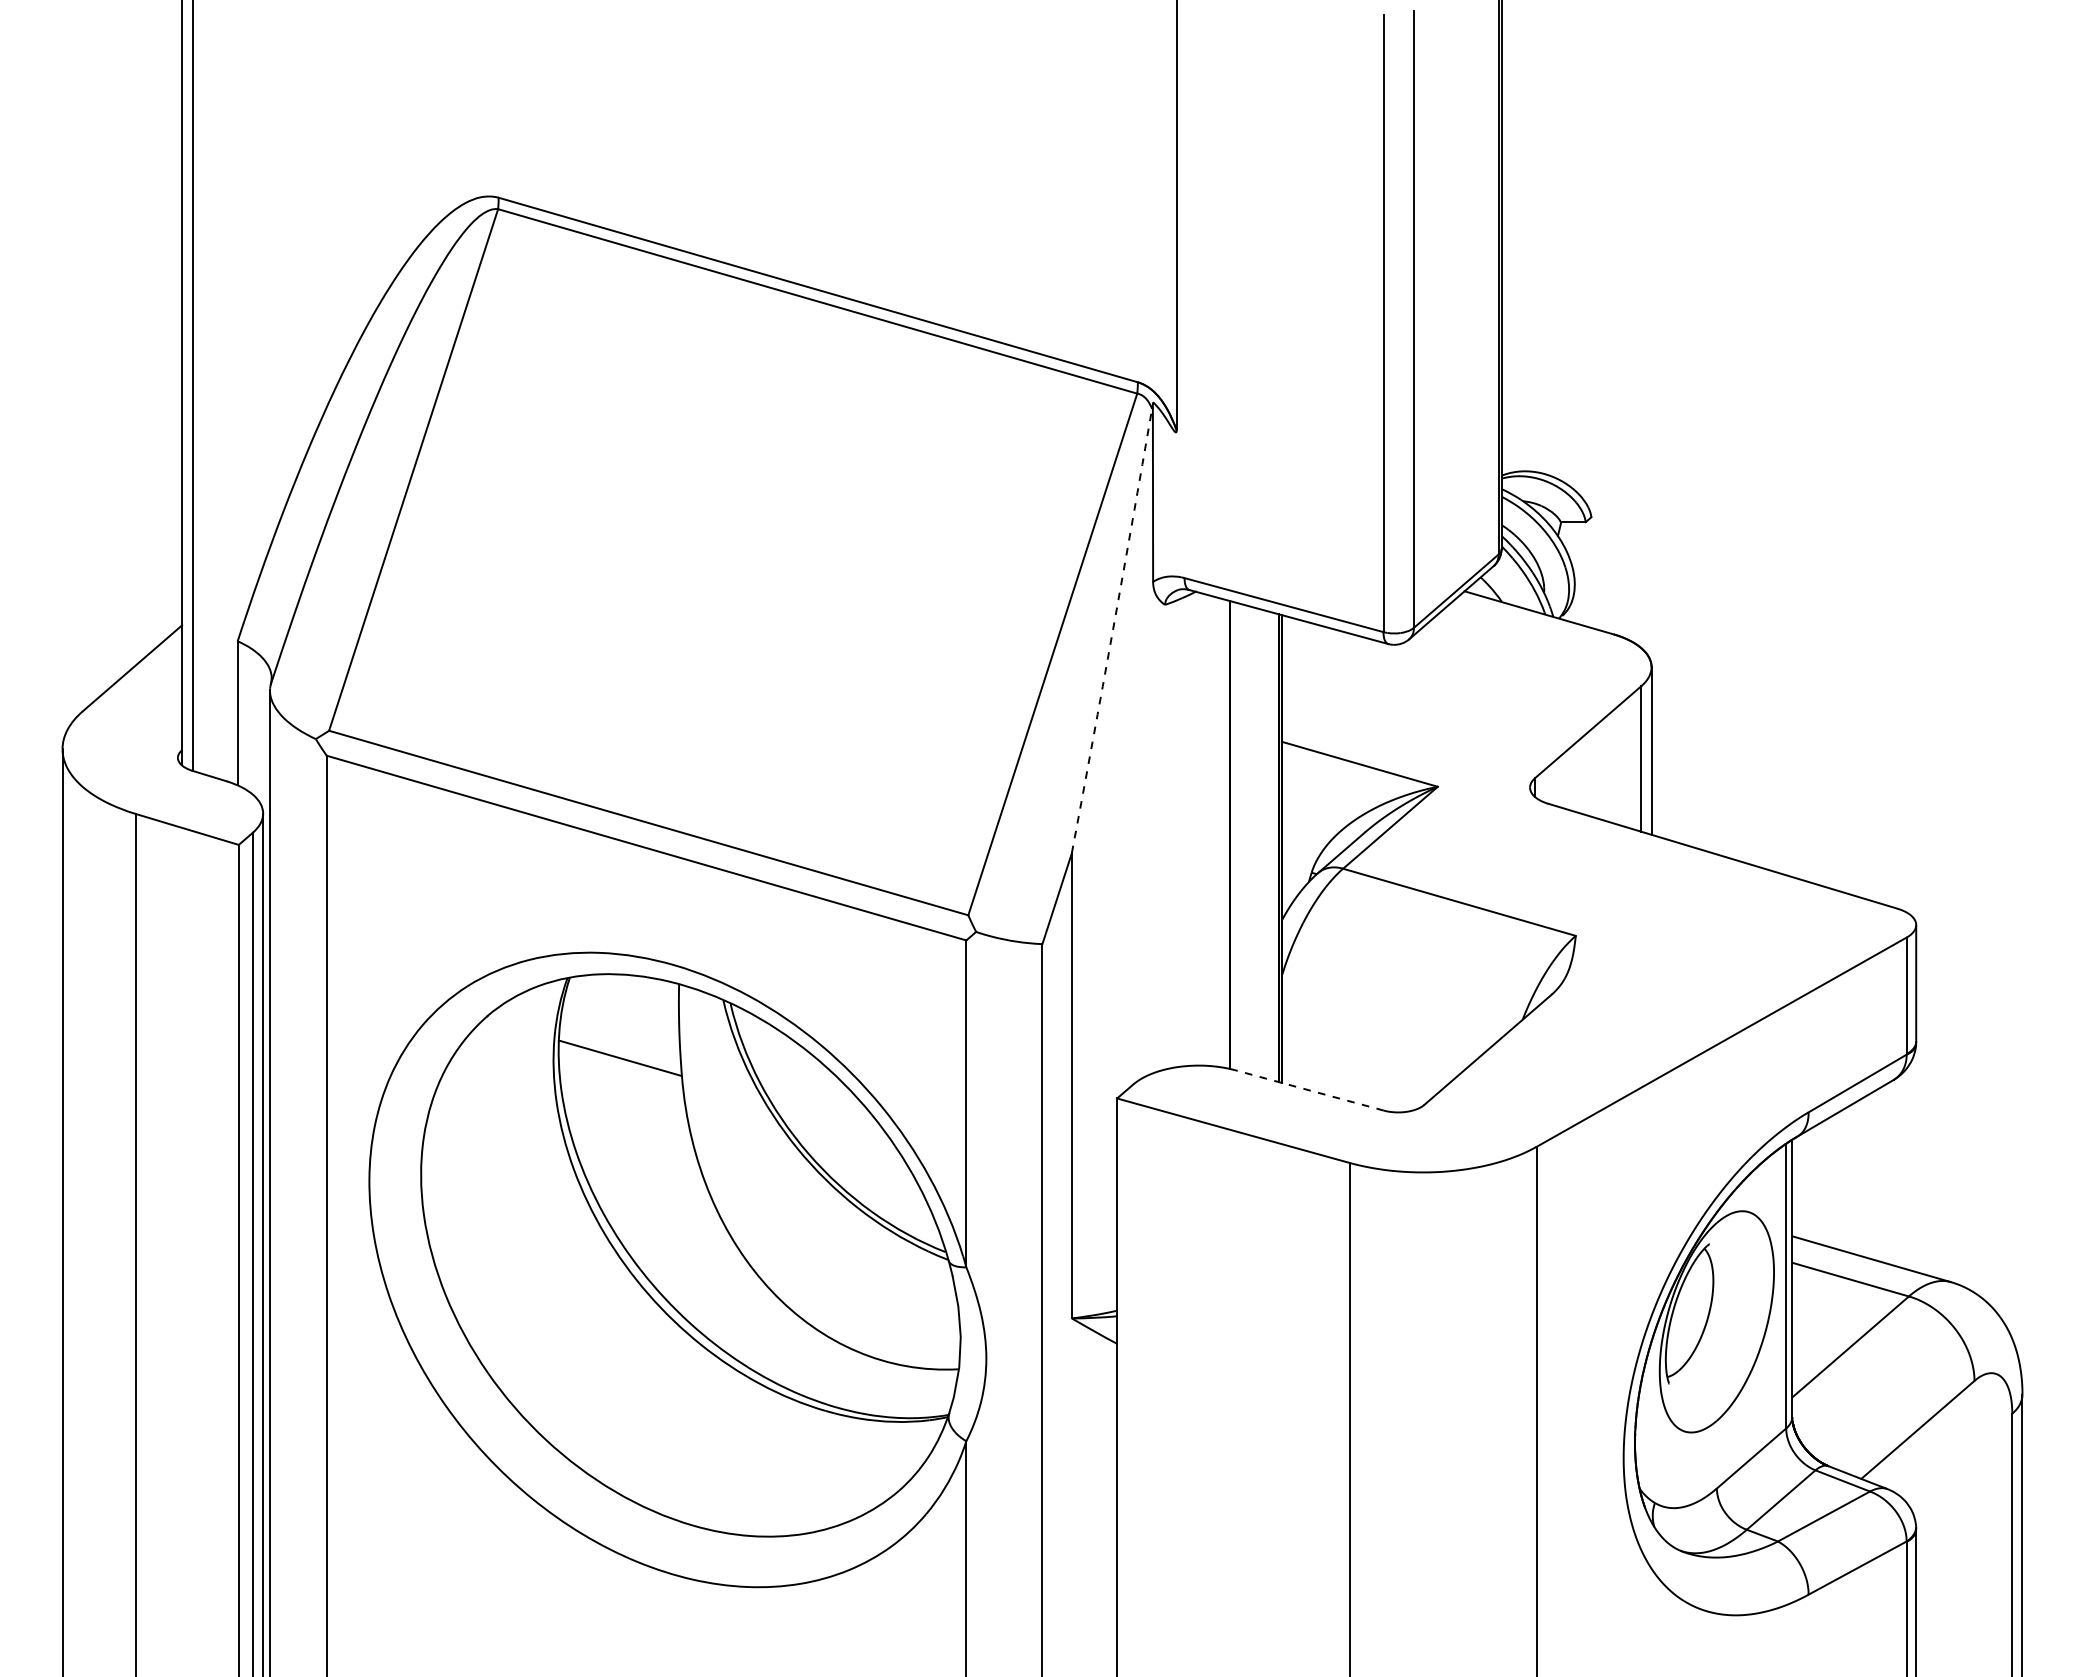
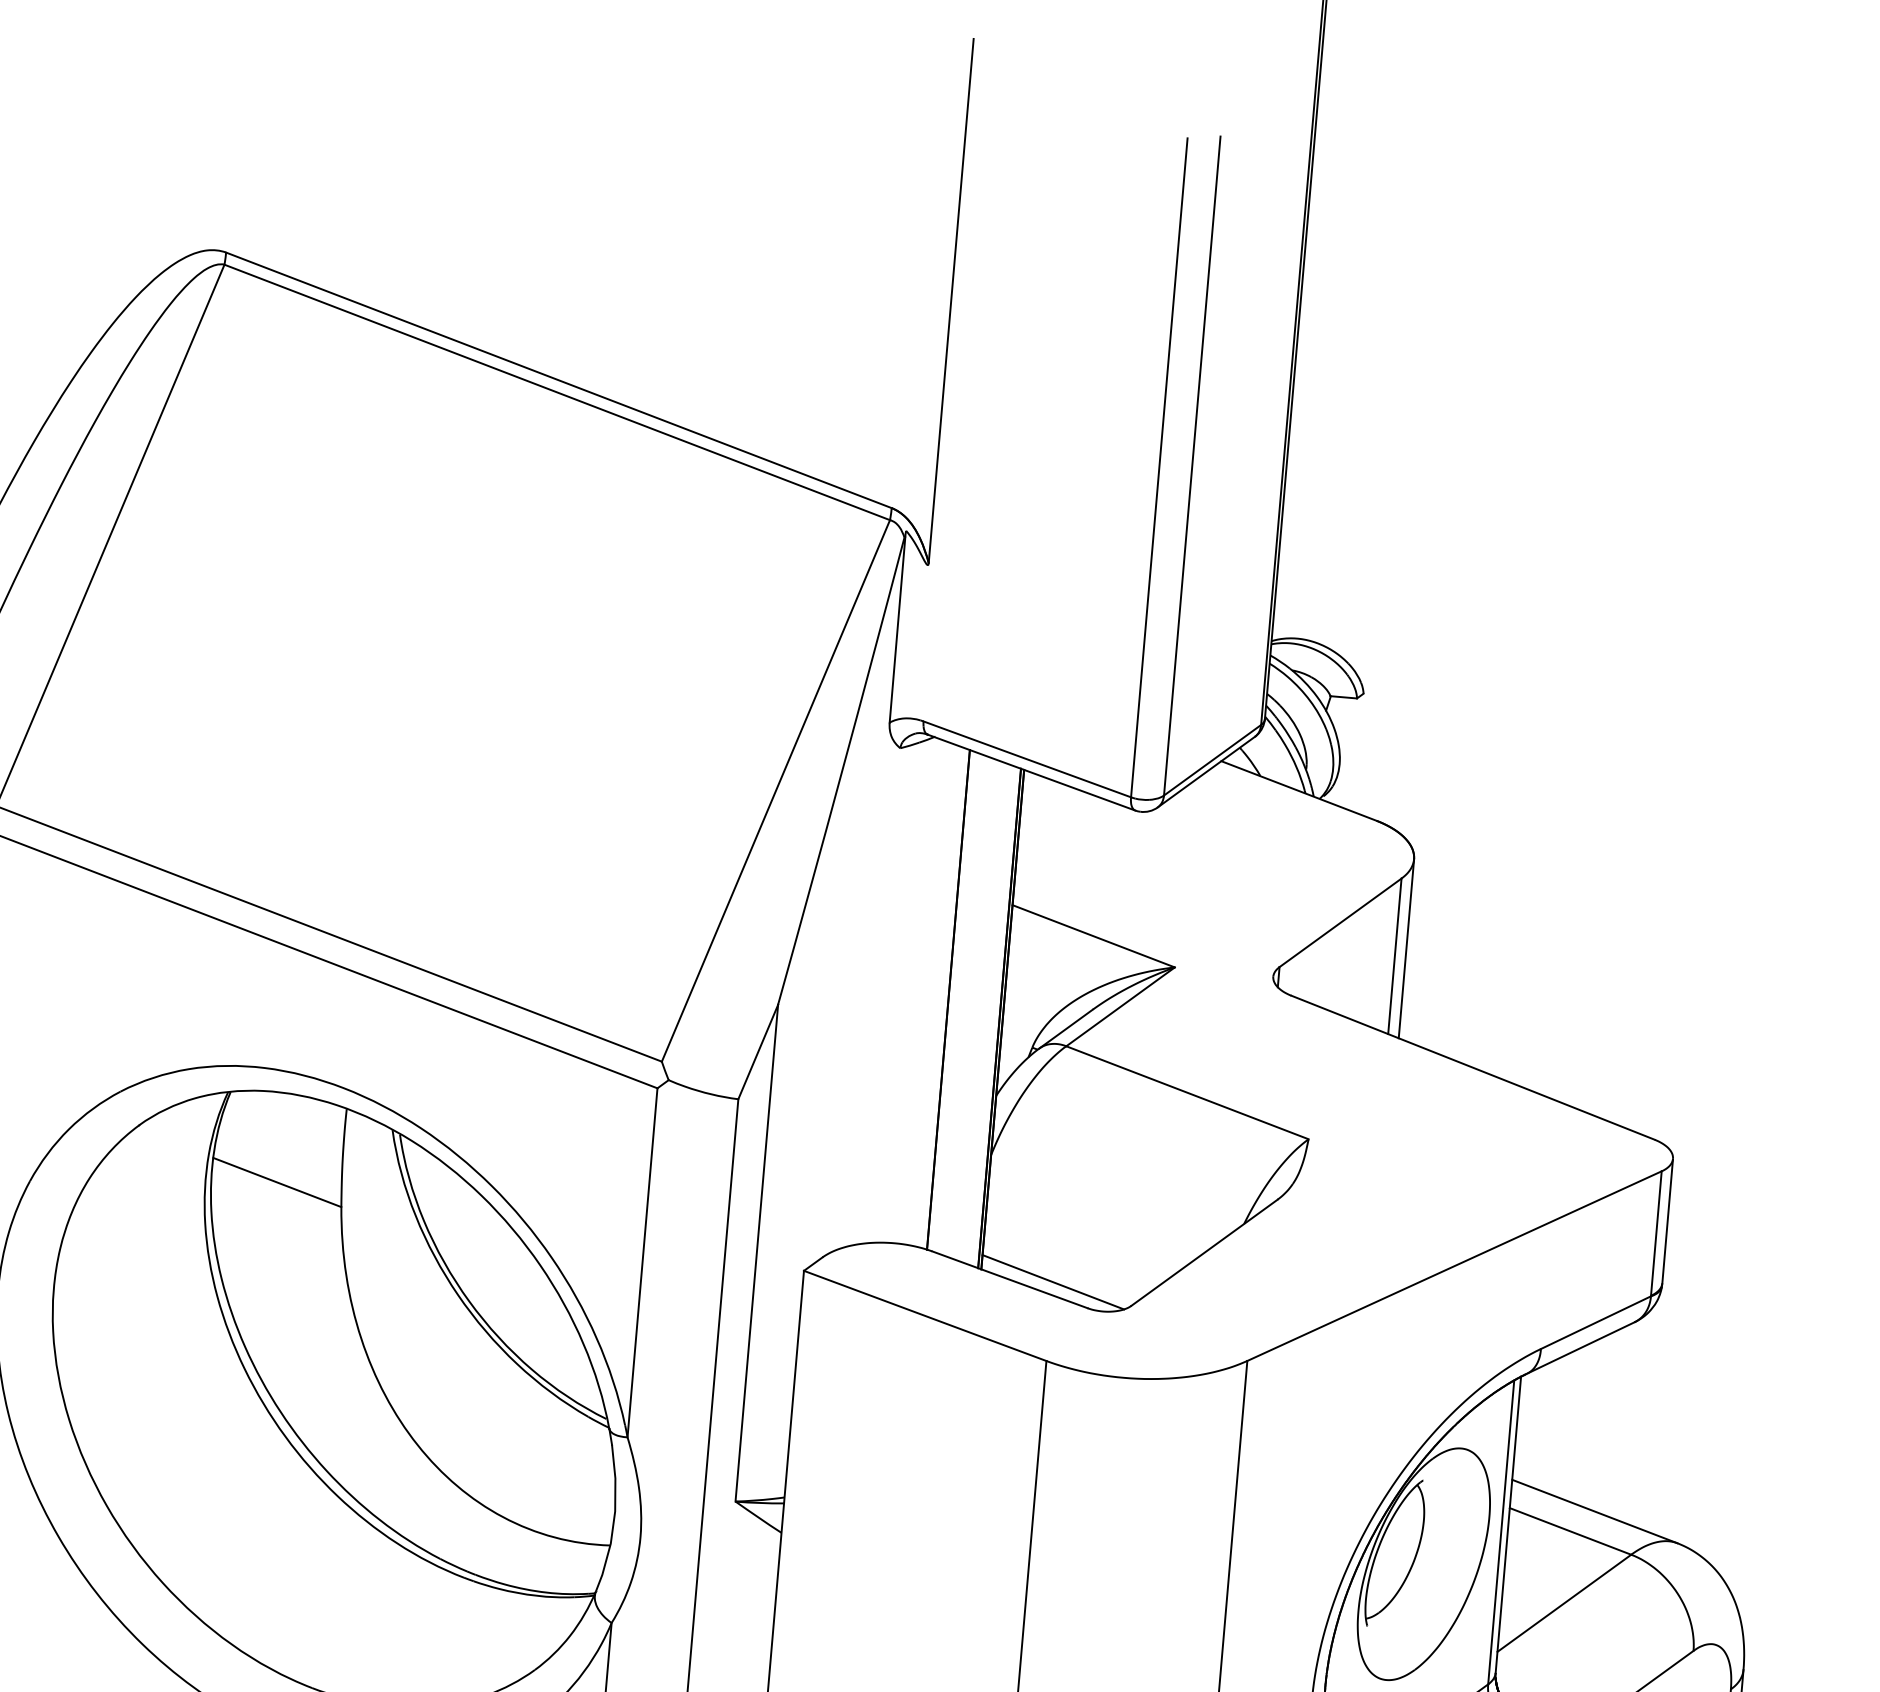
arc: (1112, 631) -> (841, 771), dashed -> solid
line: (1349, 1088) -> (1052, 1281), added
line: (1308, 1090) -> (1009, 1279), dashed -> solid

